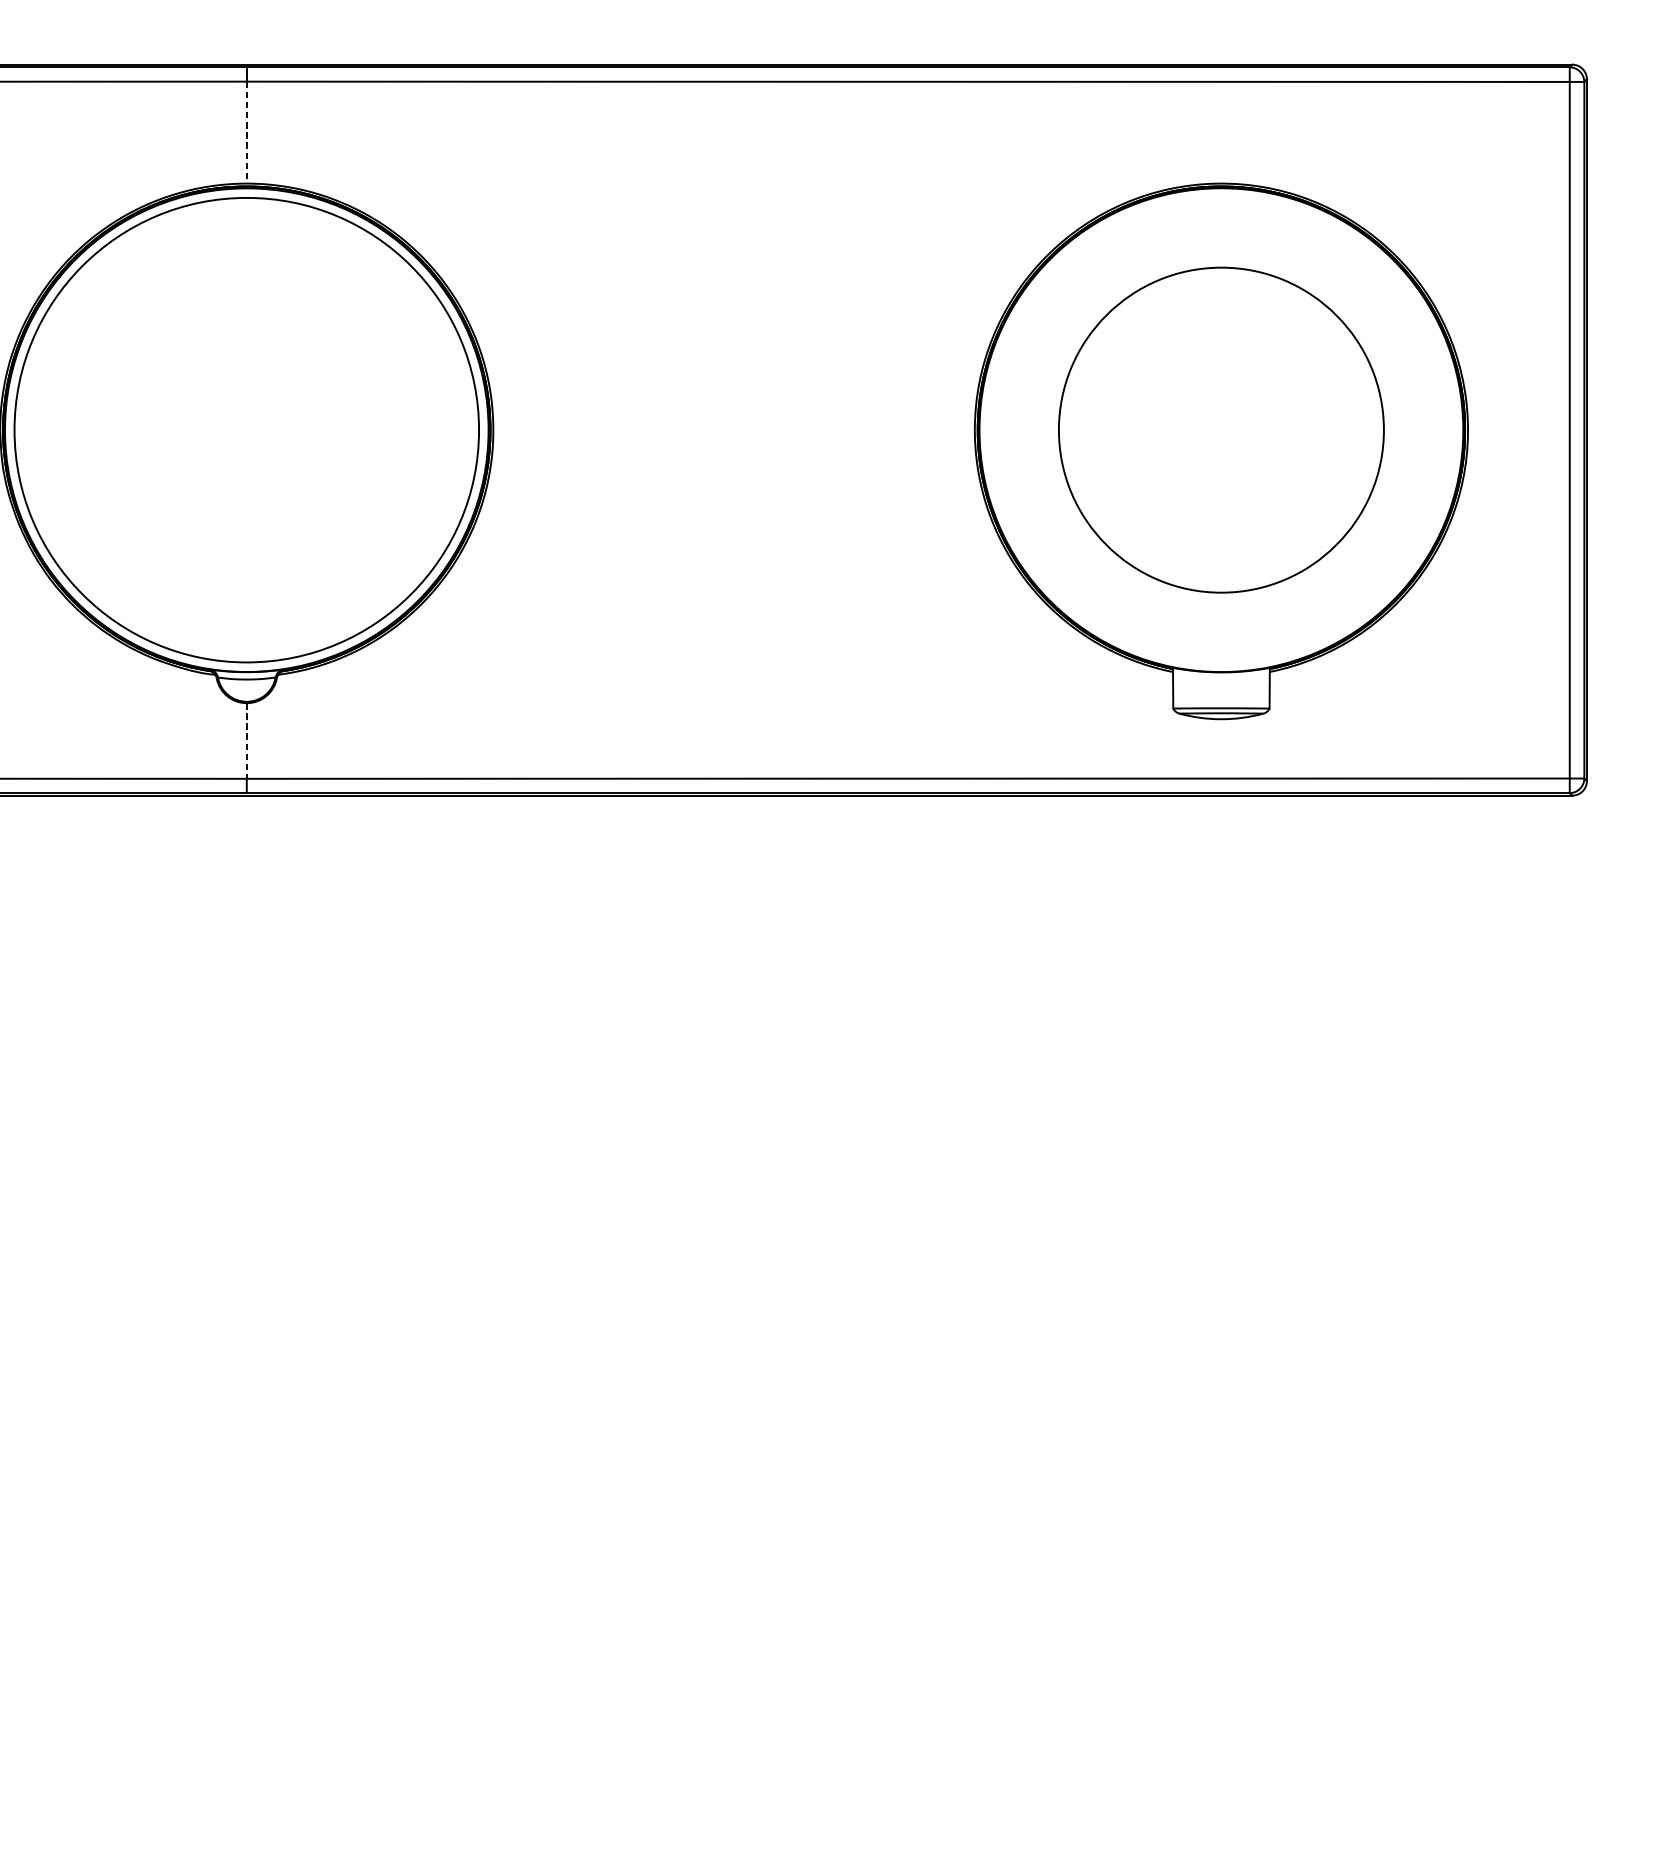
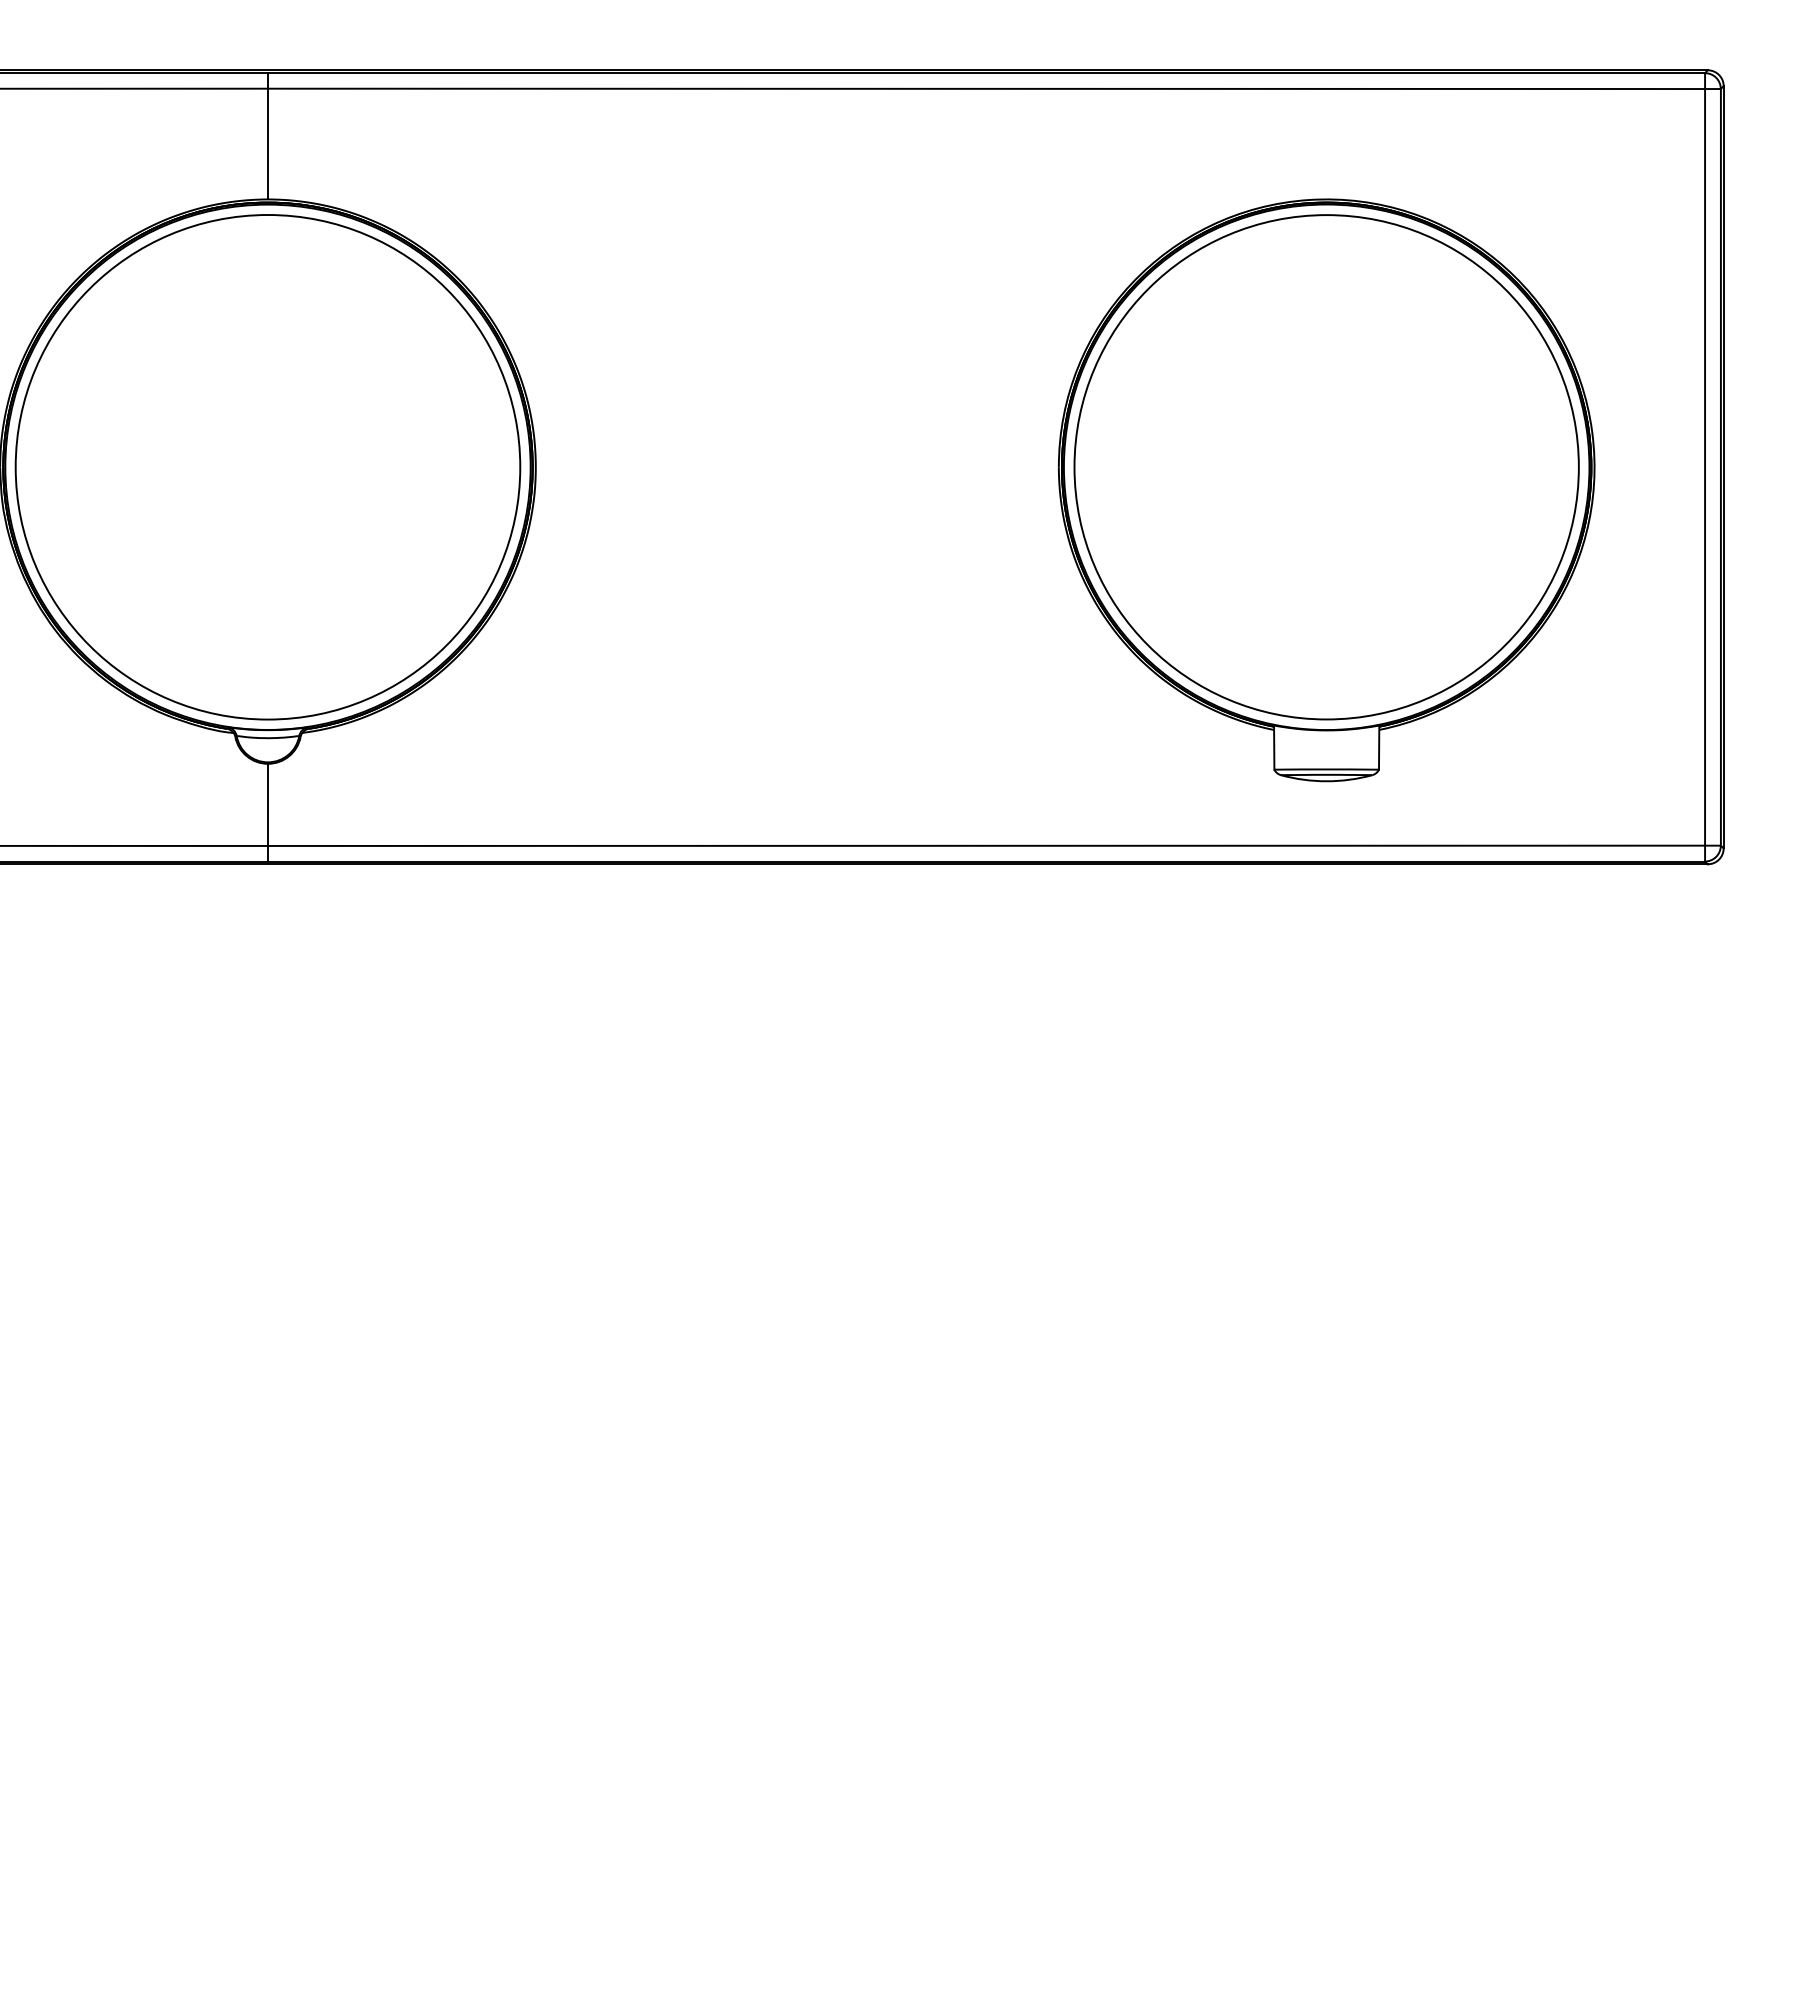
line: (246, 133) -> (267, 144), dashed -> solid
circle: (1221, 430) -> (1326, 467), size x1.43
line: (246, 741) -> (267, 805), dashed -> solid

